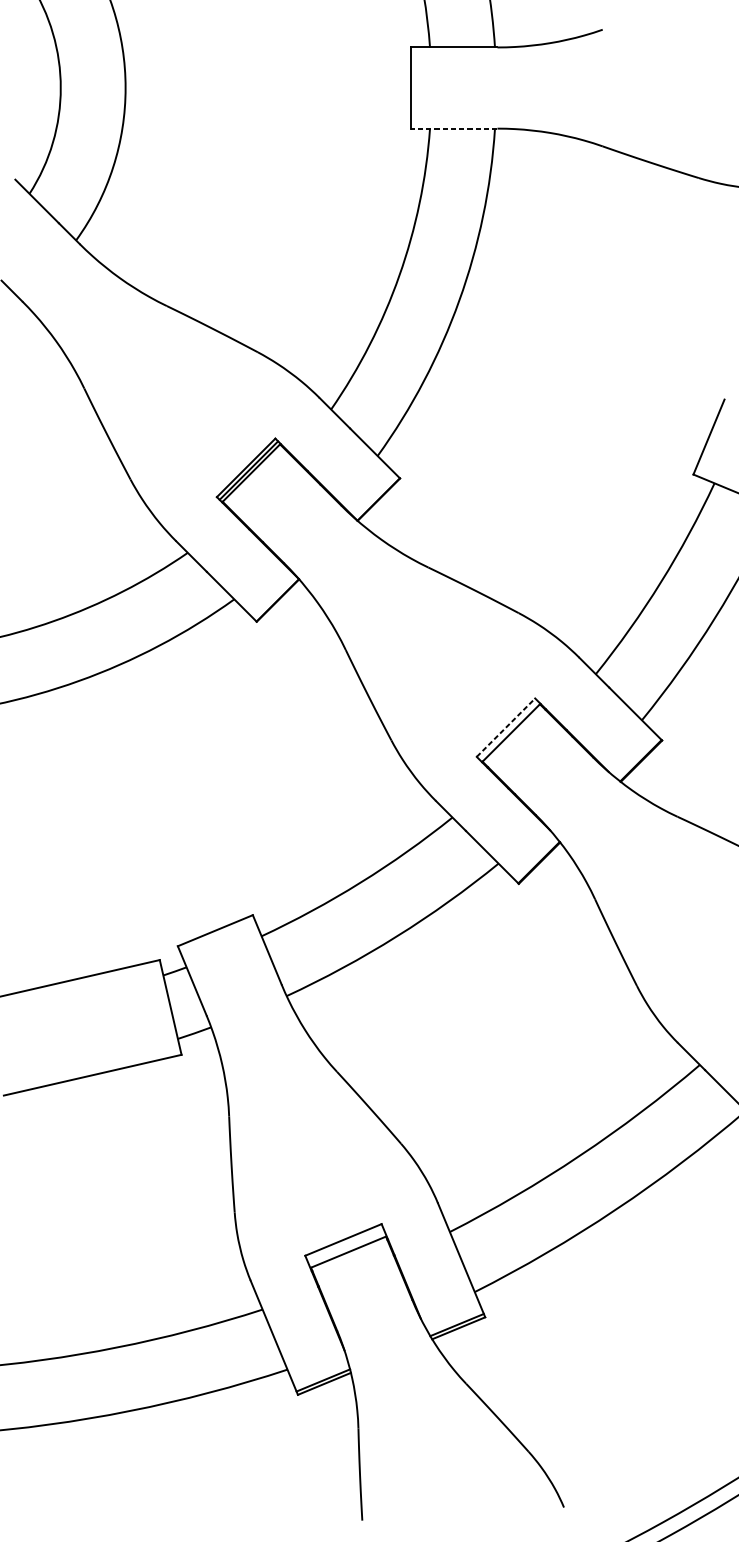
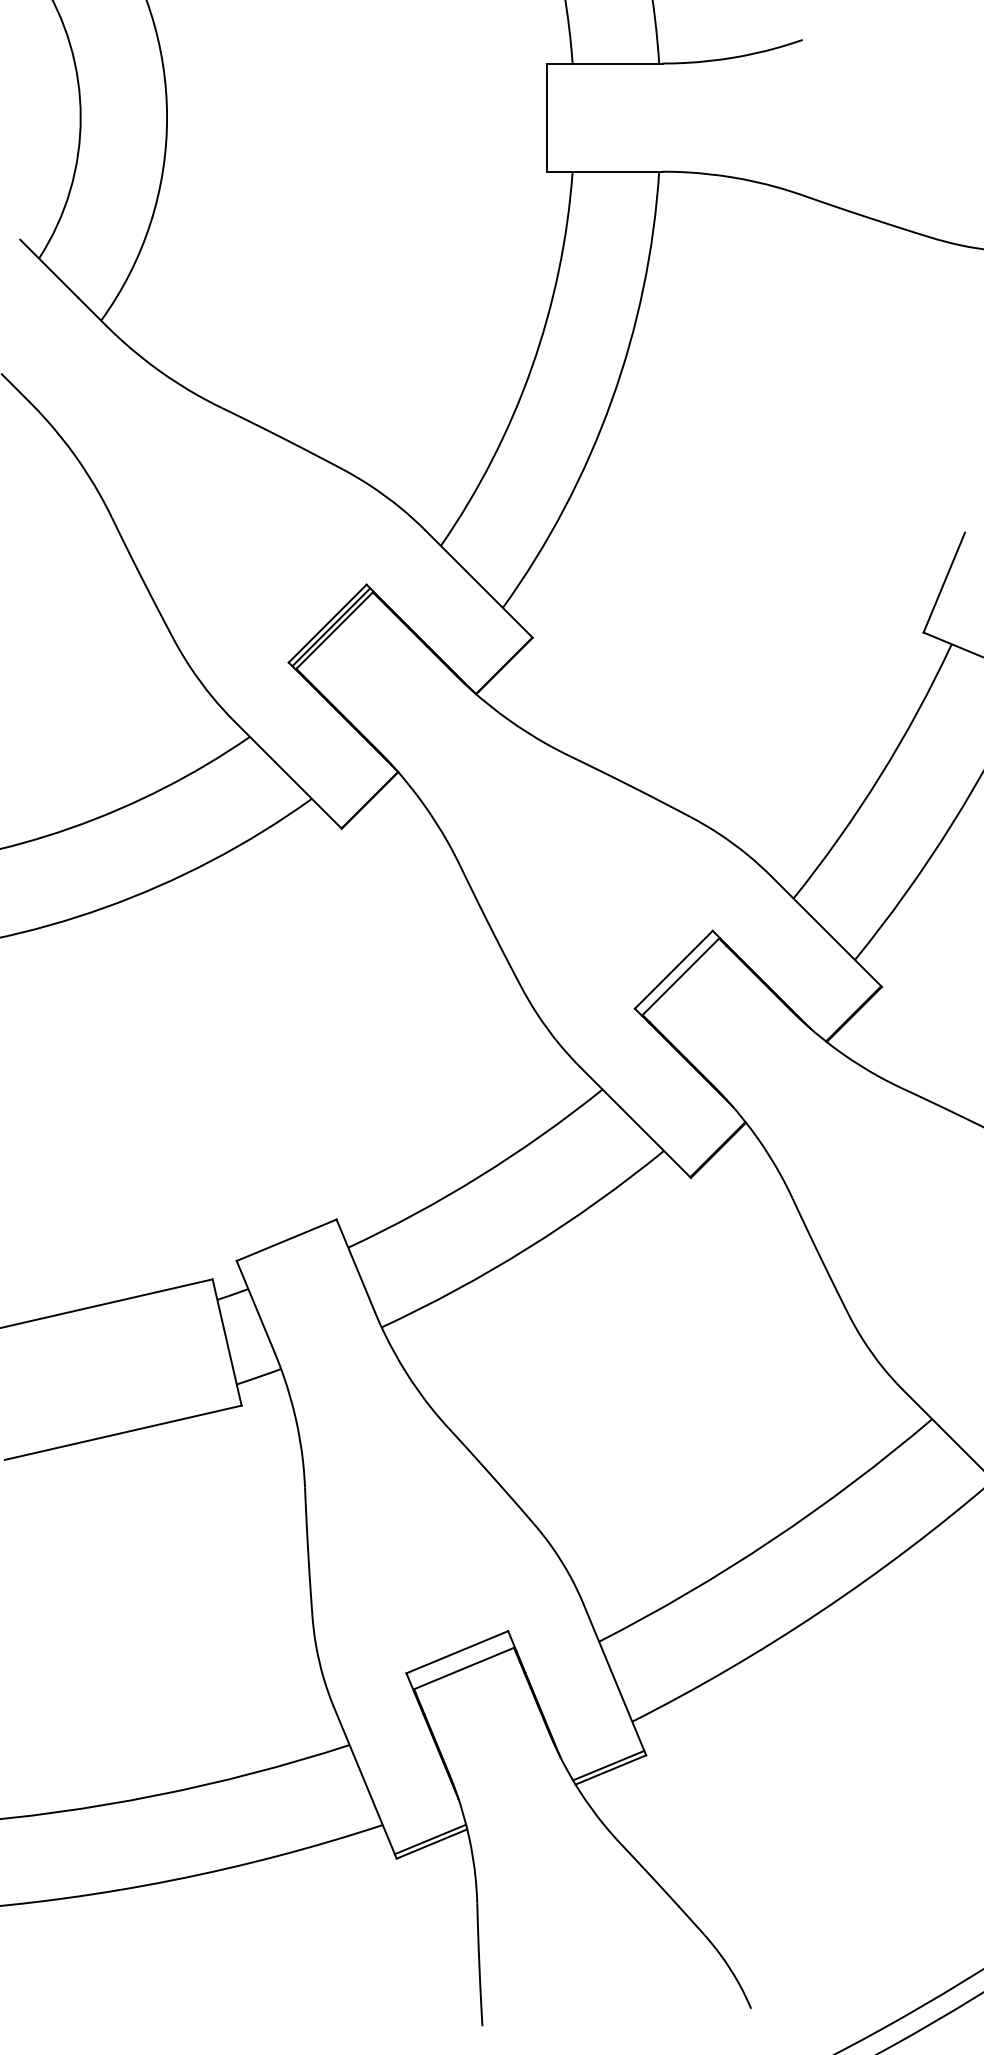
line: (453, 128) -> (604, 171), dashed -> solid
line: (506, 727) -> (674, 969), dashed -> solid

